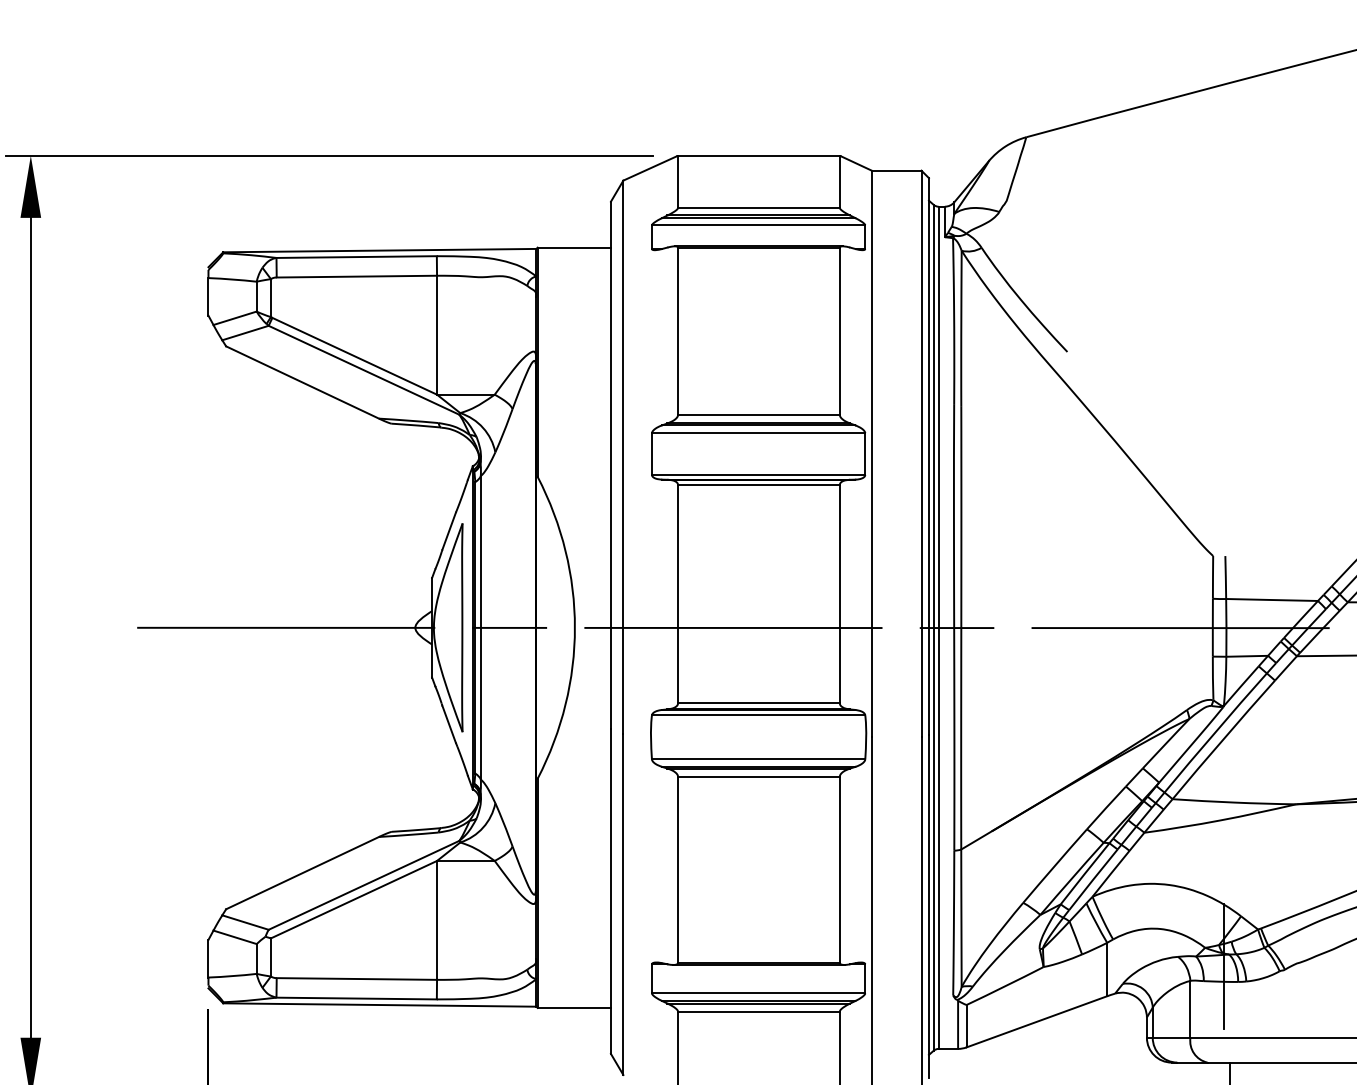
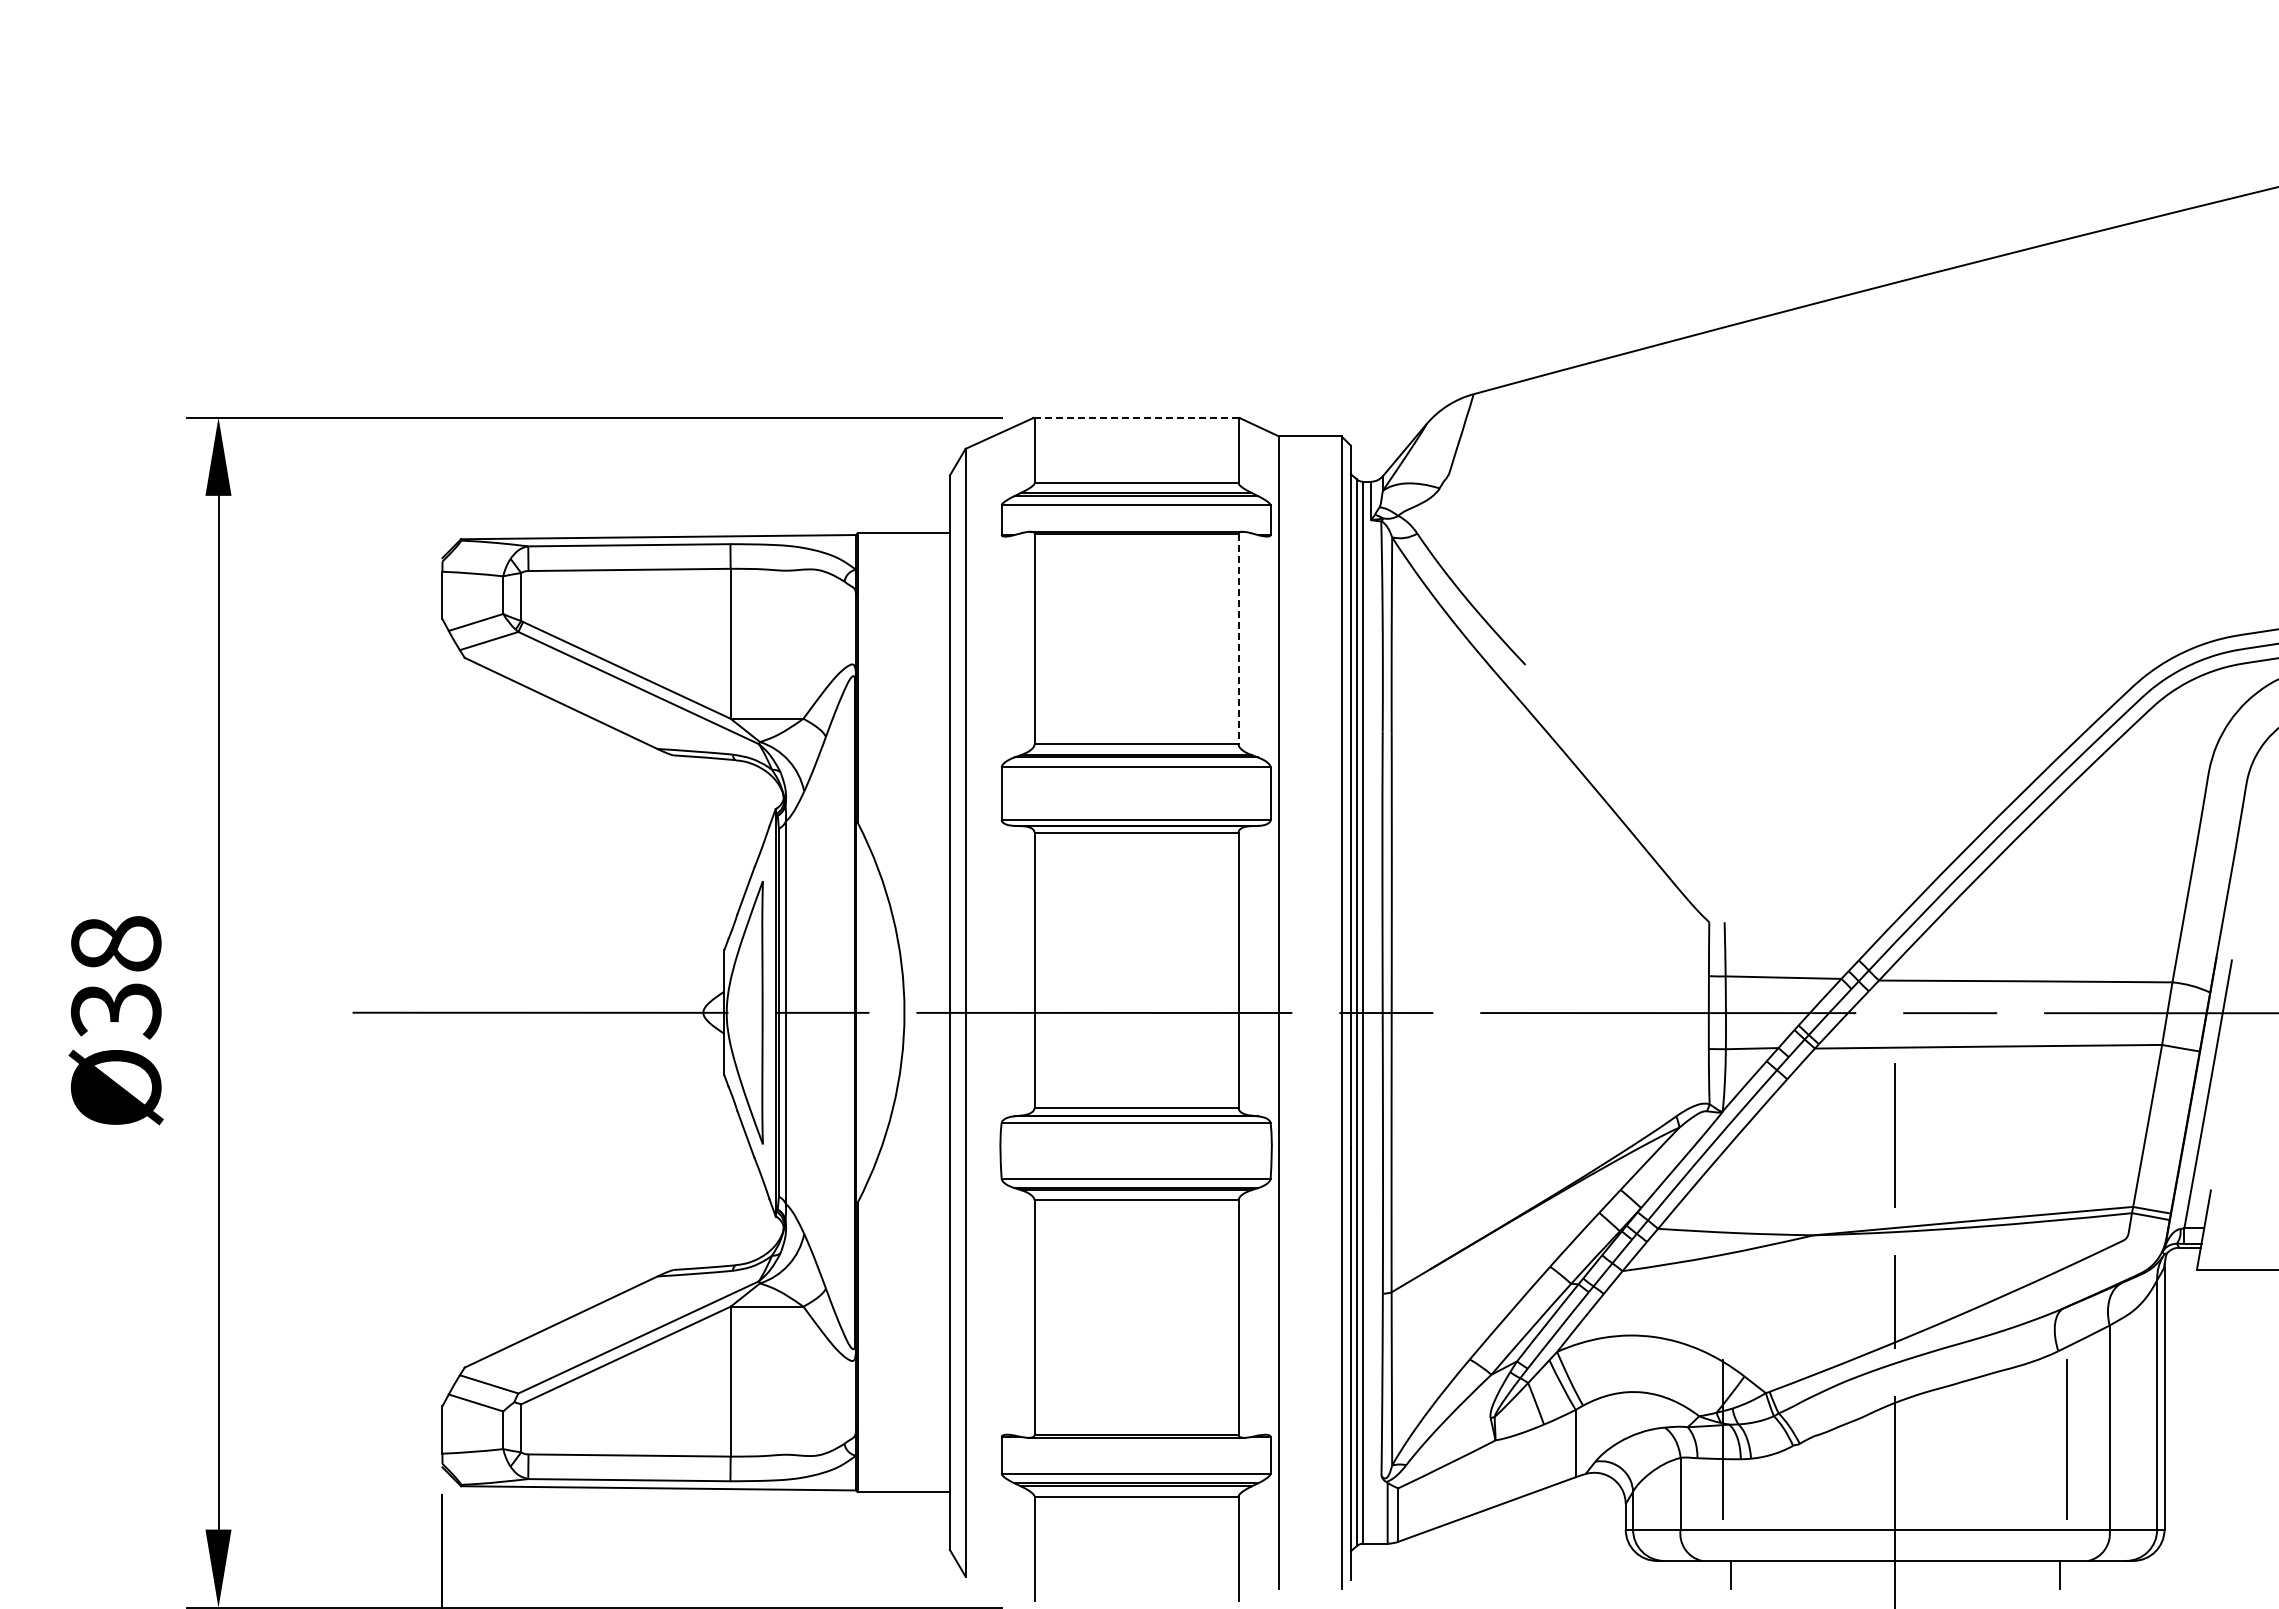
line: (758, 155) -> (1136, 417), solid -> dashed
line: (839, 331) -> (1238, 639), solid -> dashed

